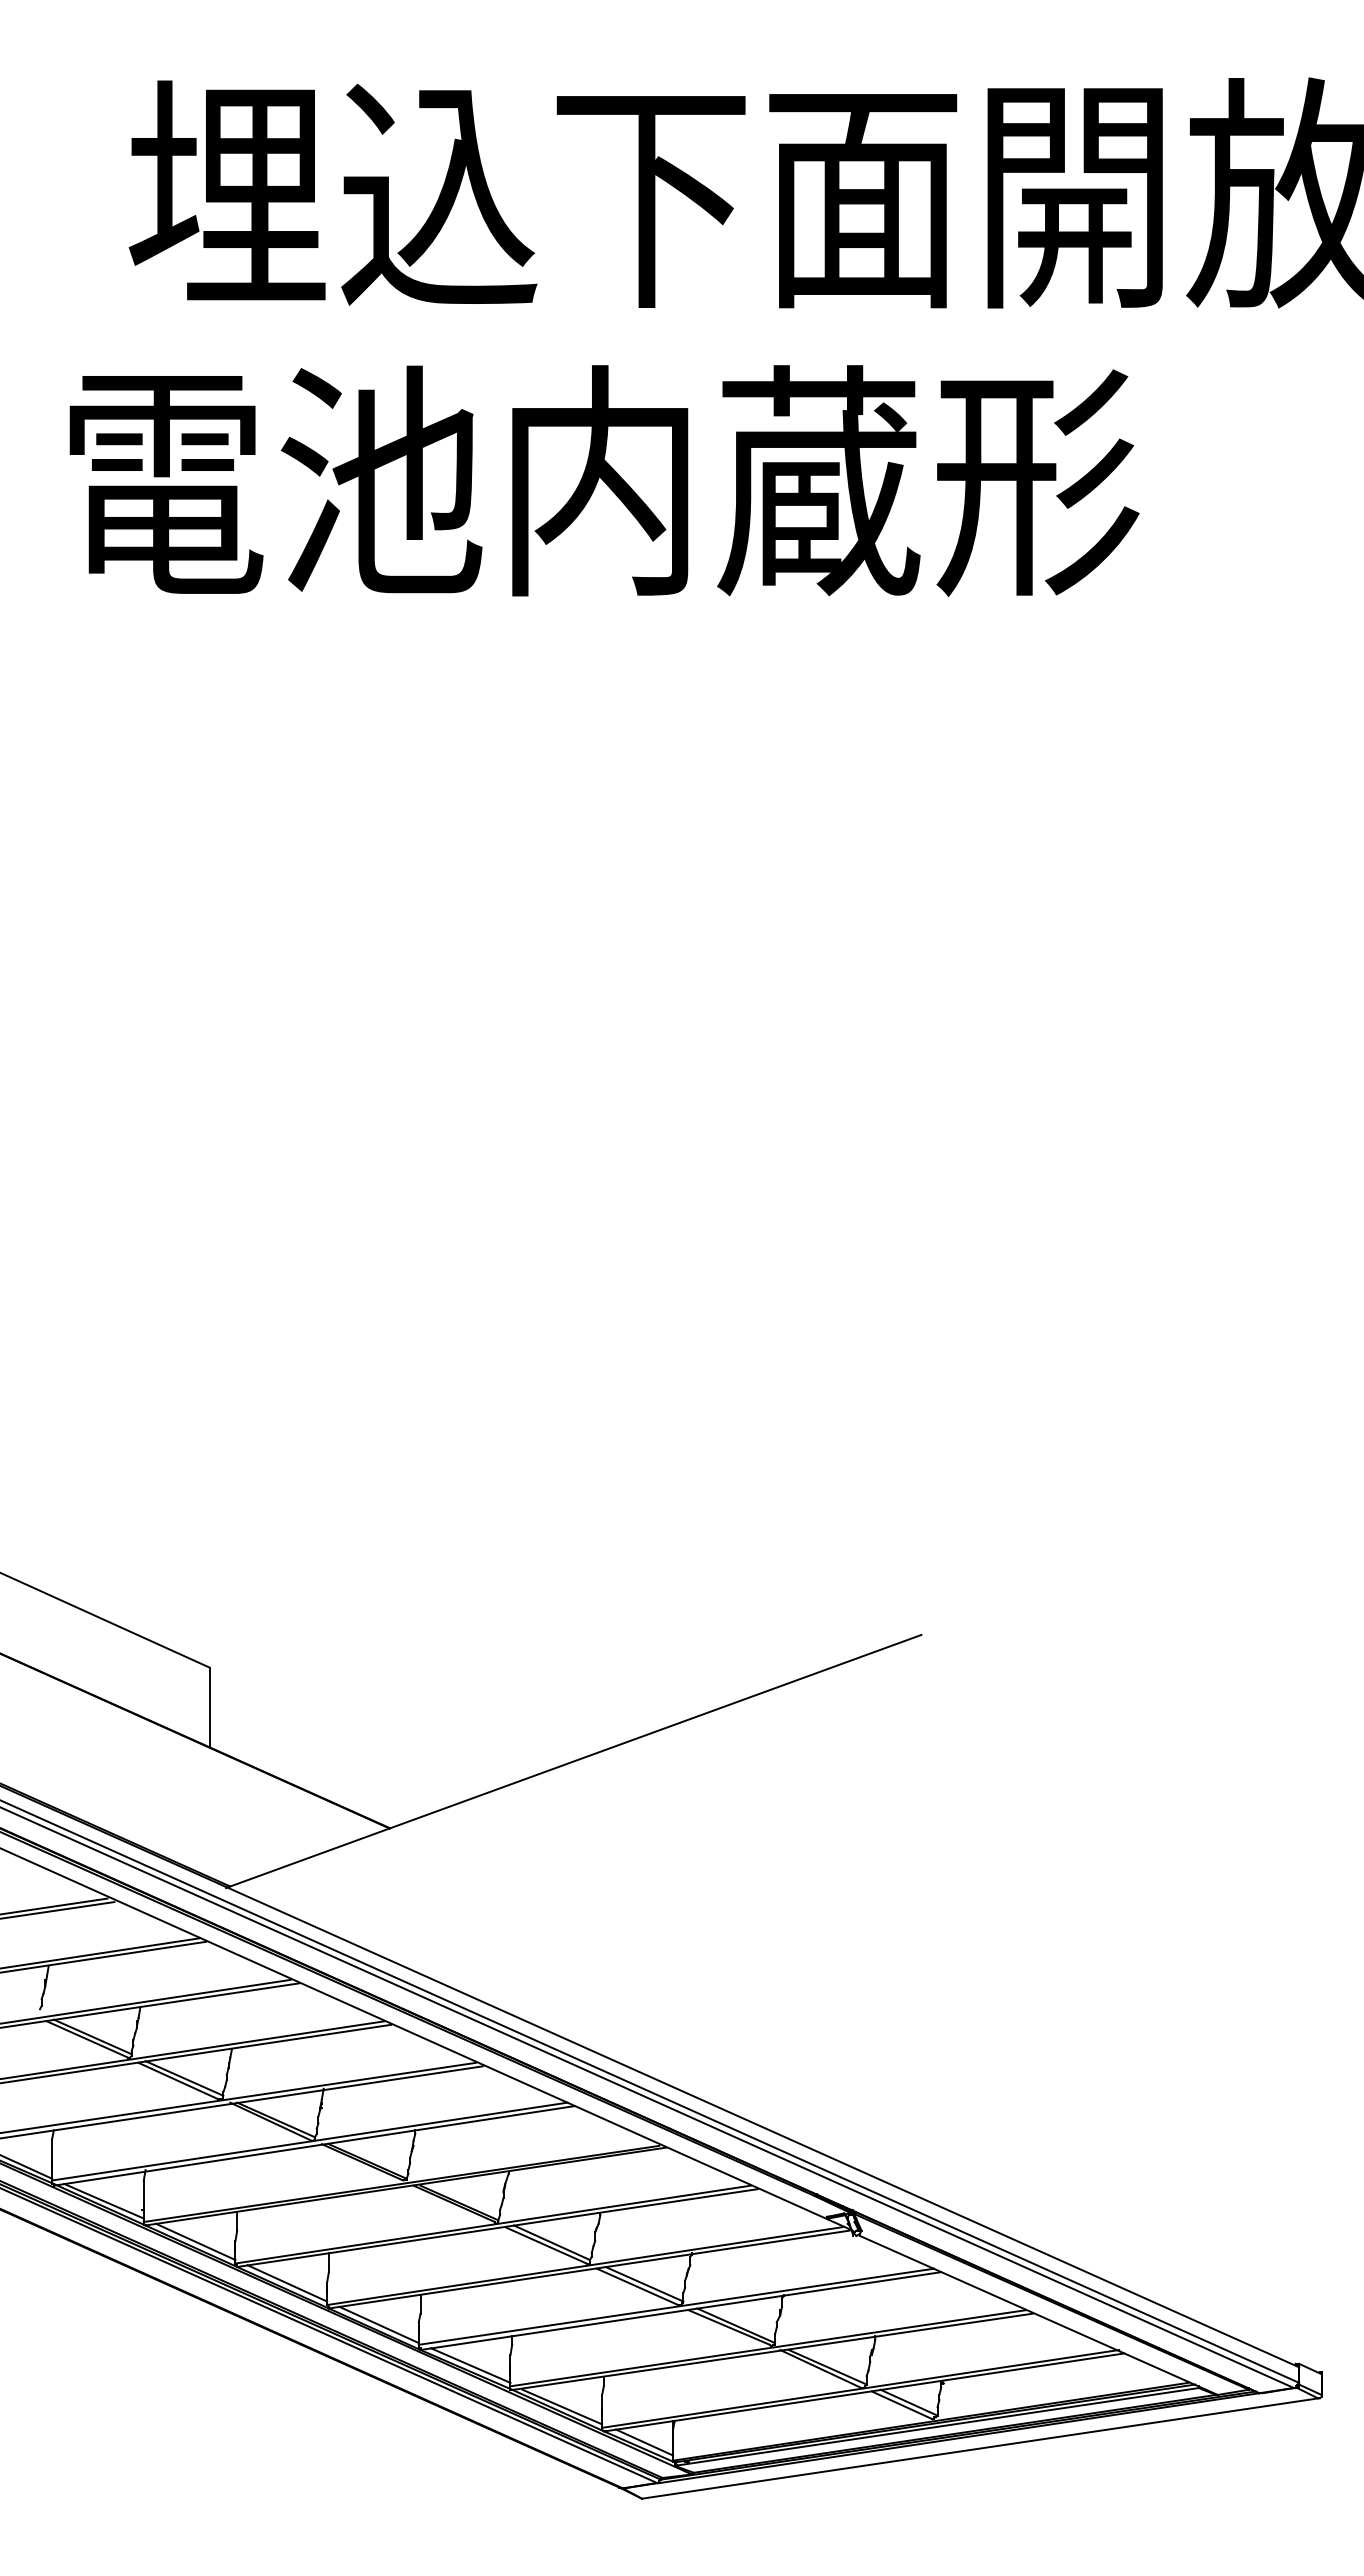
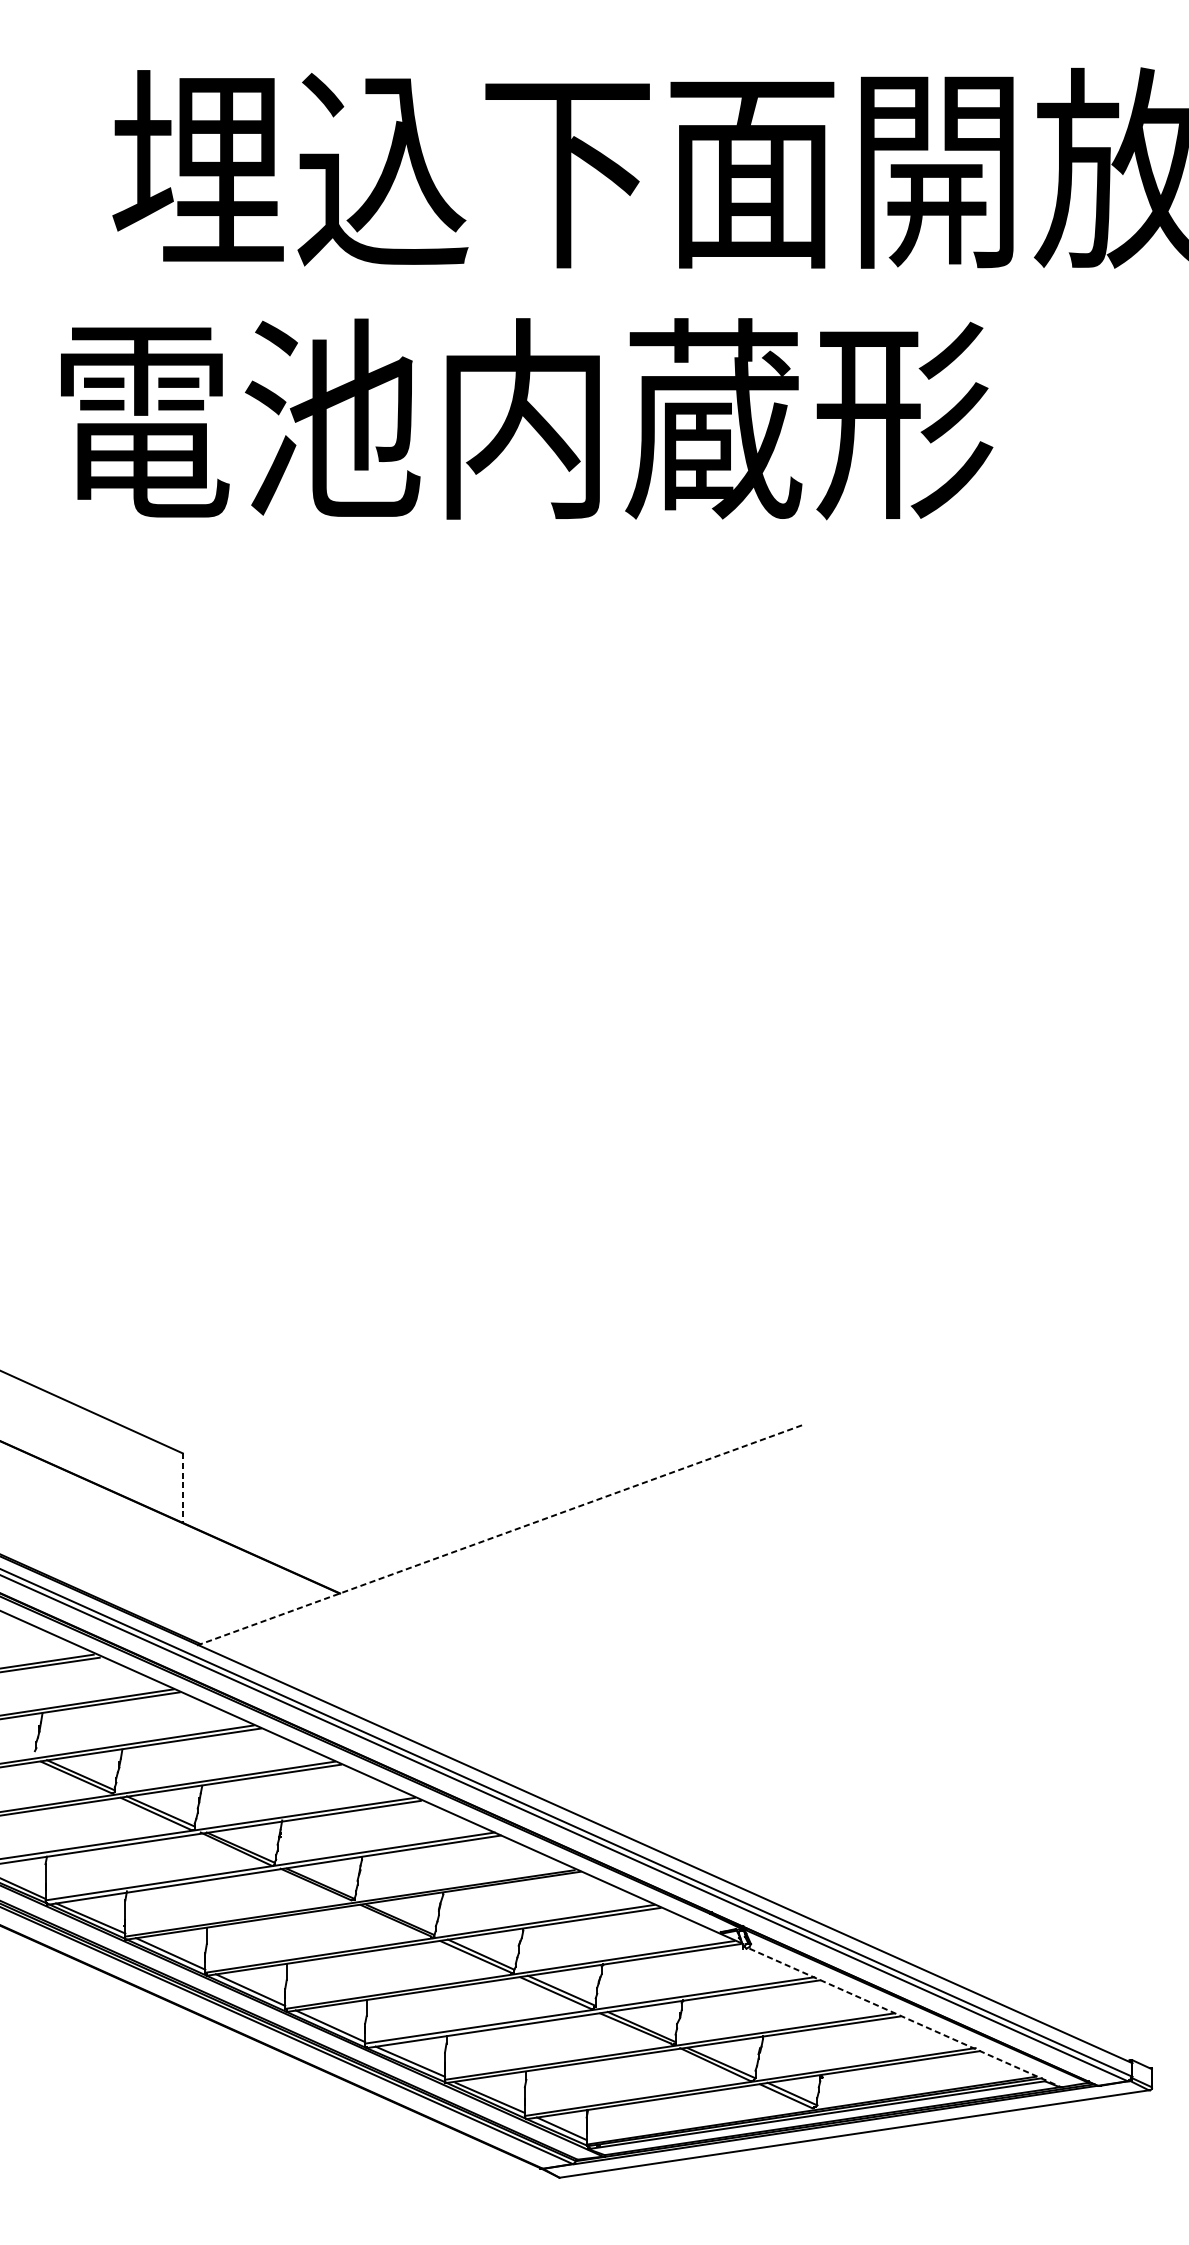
line: (209, 1708) -> (182, 1489), solid -> dashed
line: (574, 1761) -> (500, 1535), solid -> dashed
line: (1038, 2315) -> (905, 2018), solid -> dashed

